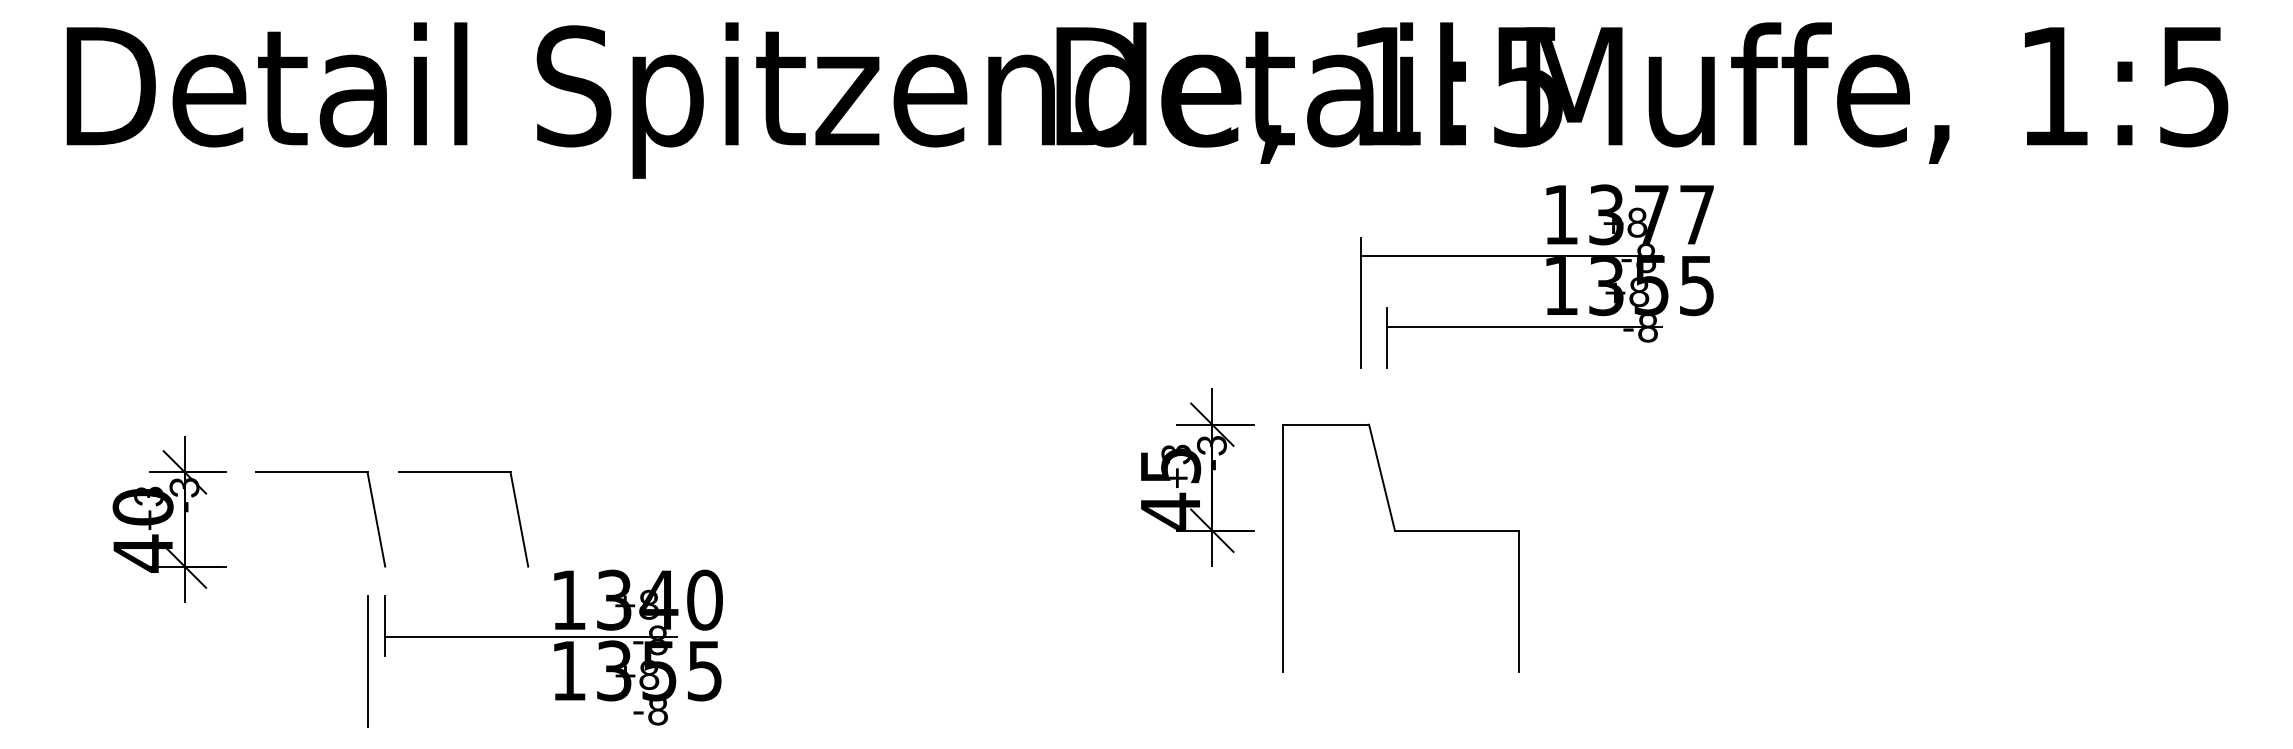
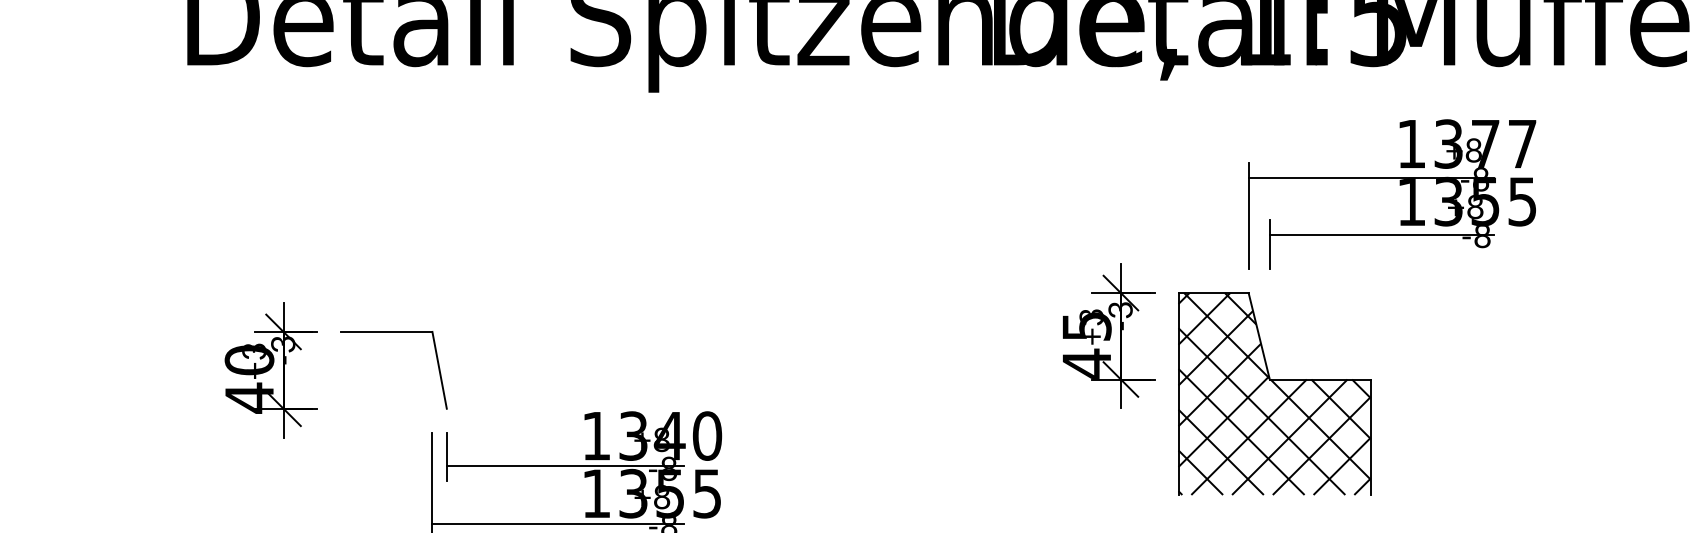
part: (1546, 265) -> (1399, 185), moved
part: (463, 472) -> (510, 332), removed
hatch: (1400, 548) -> (1274, 393), added
line: (521, 708) -> (557, 524), added

